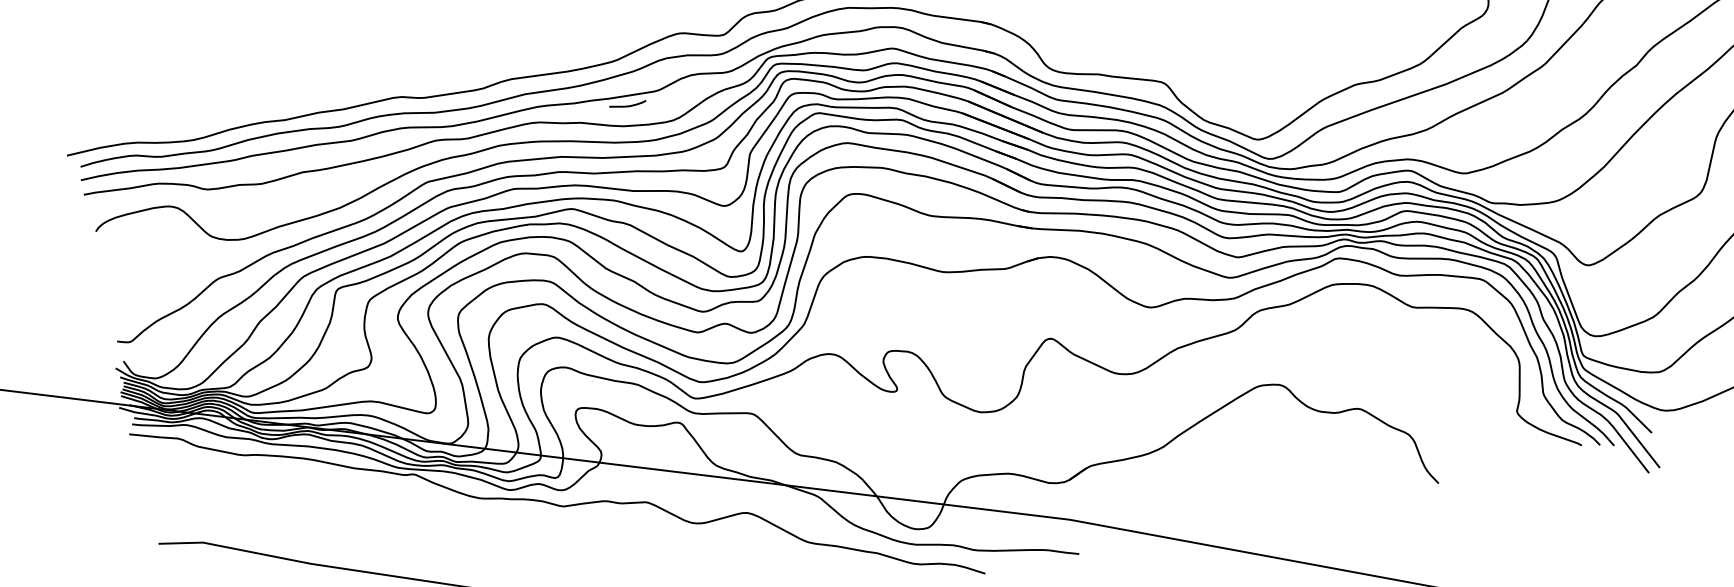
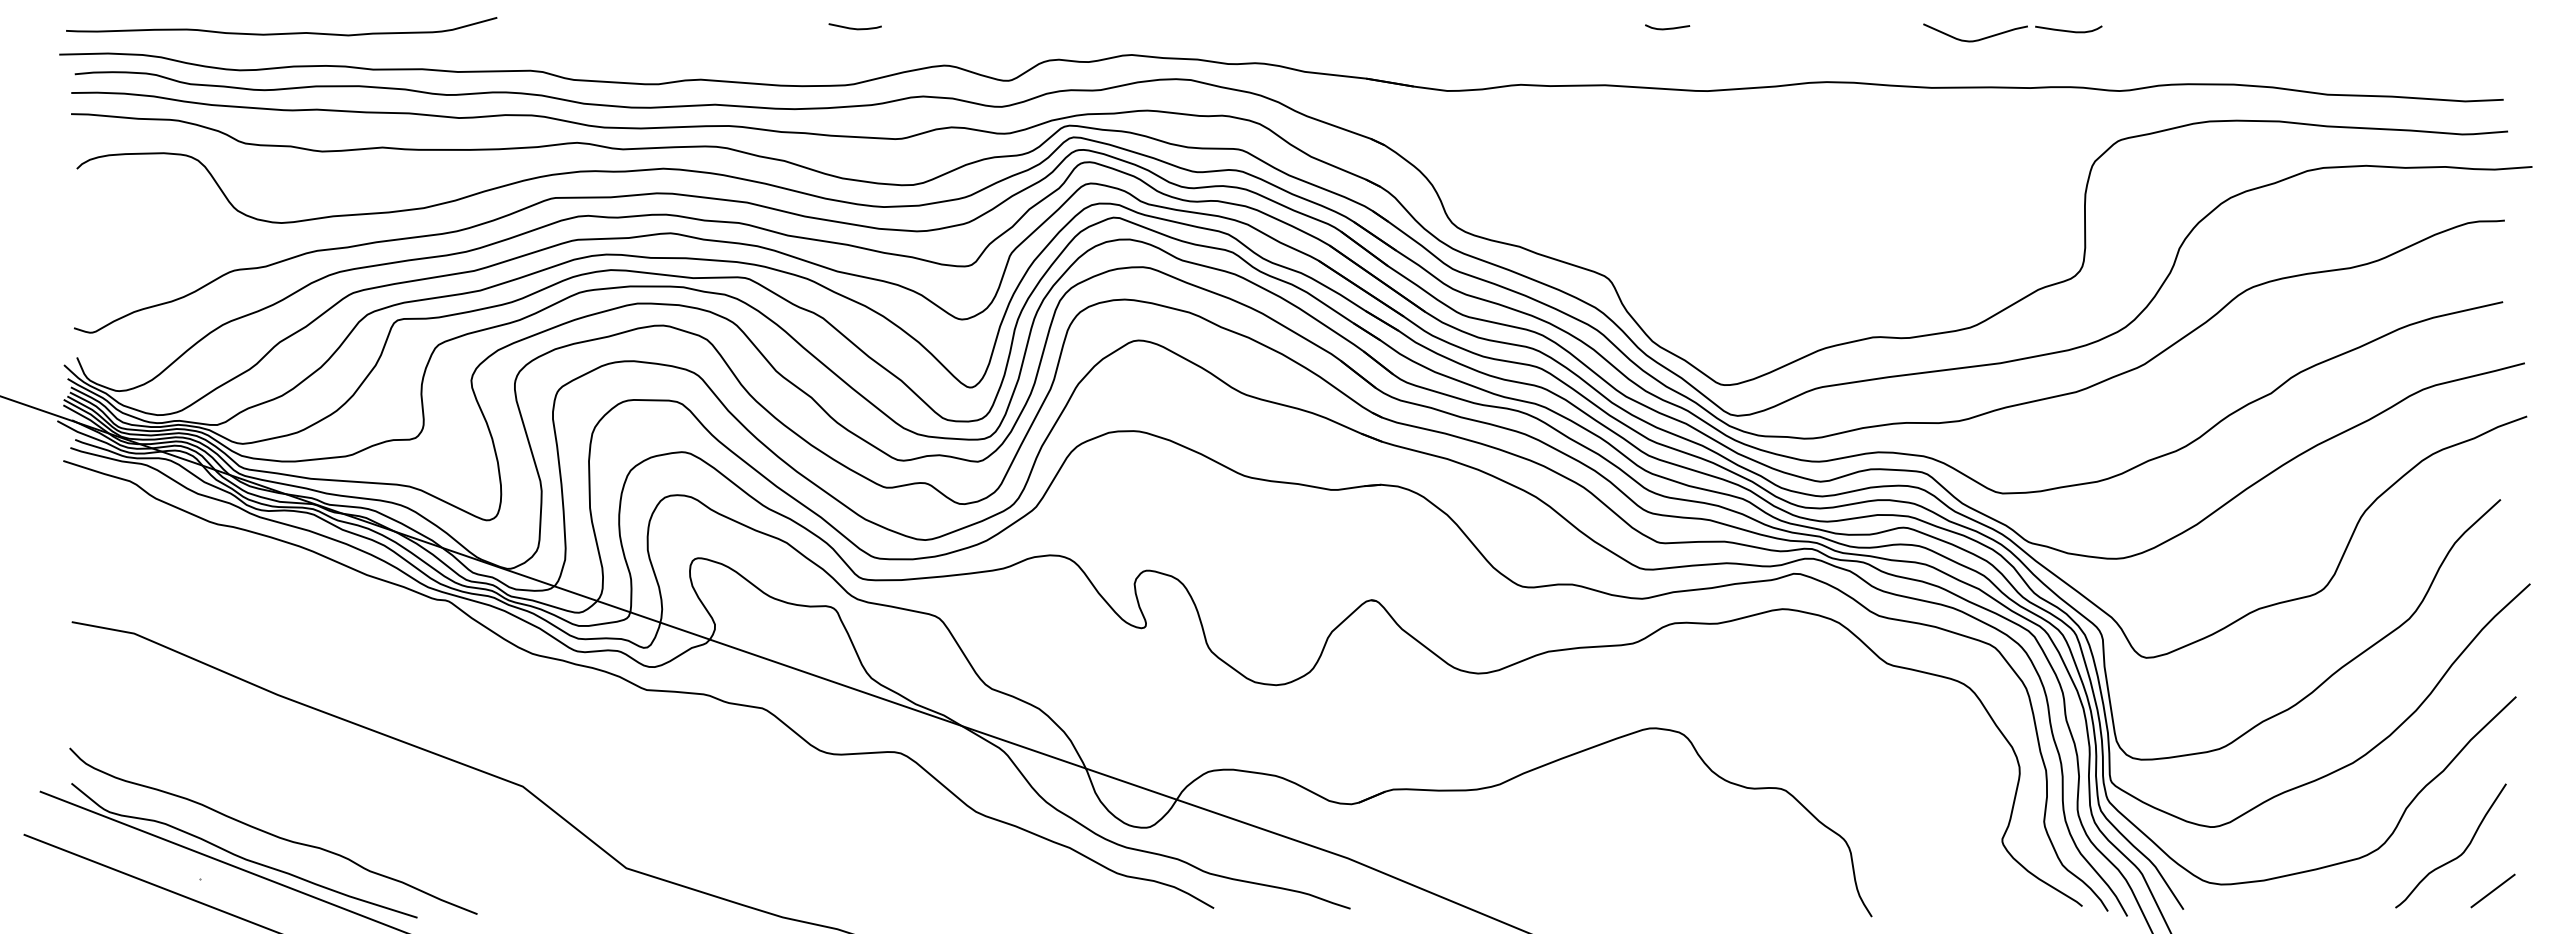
curve: (627, 106) -> (854, 28), moved
curve: (216, 108) -> (281, 33), added

